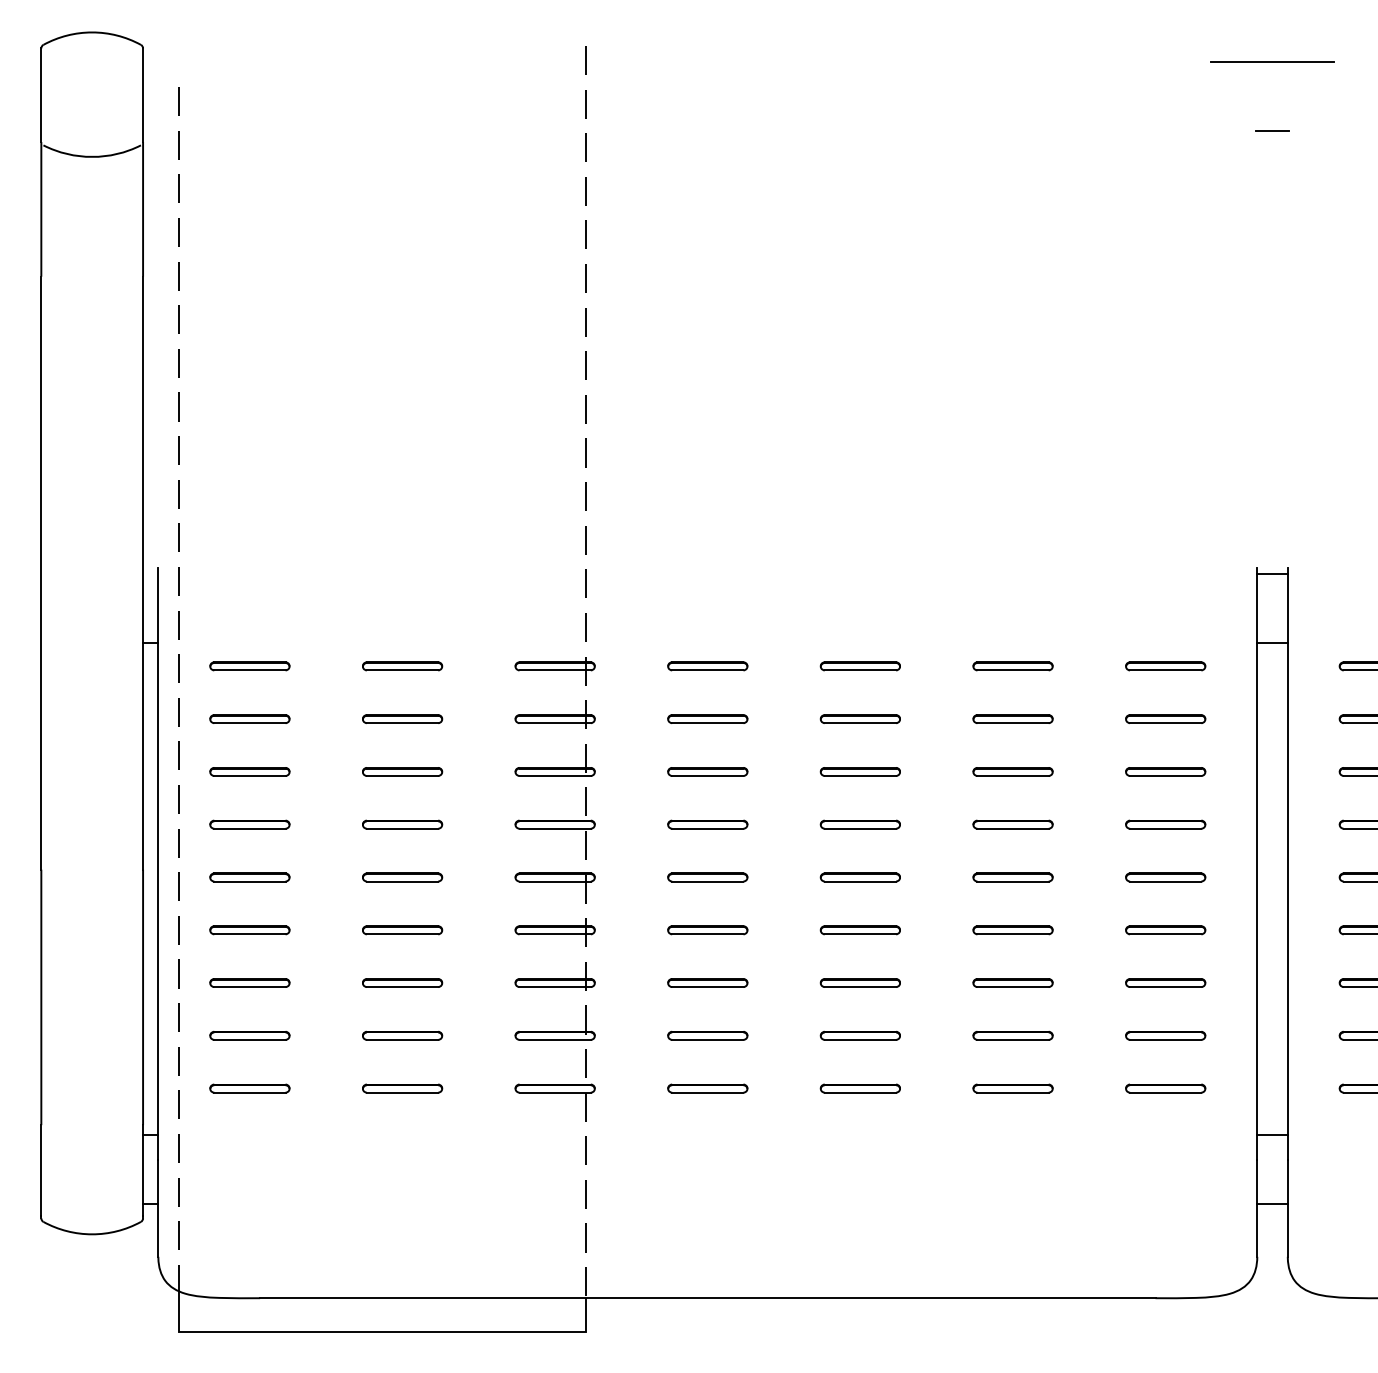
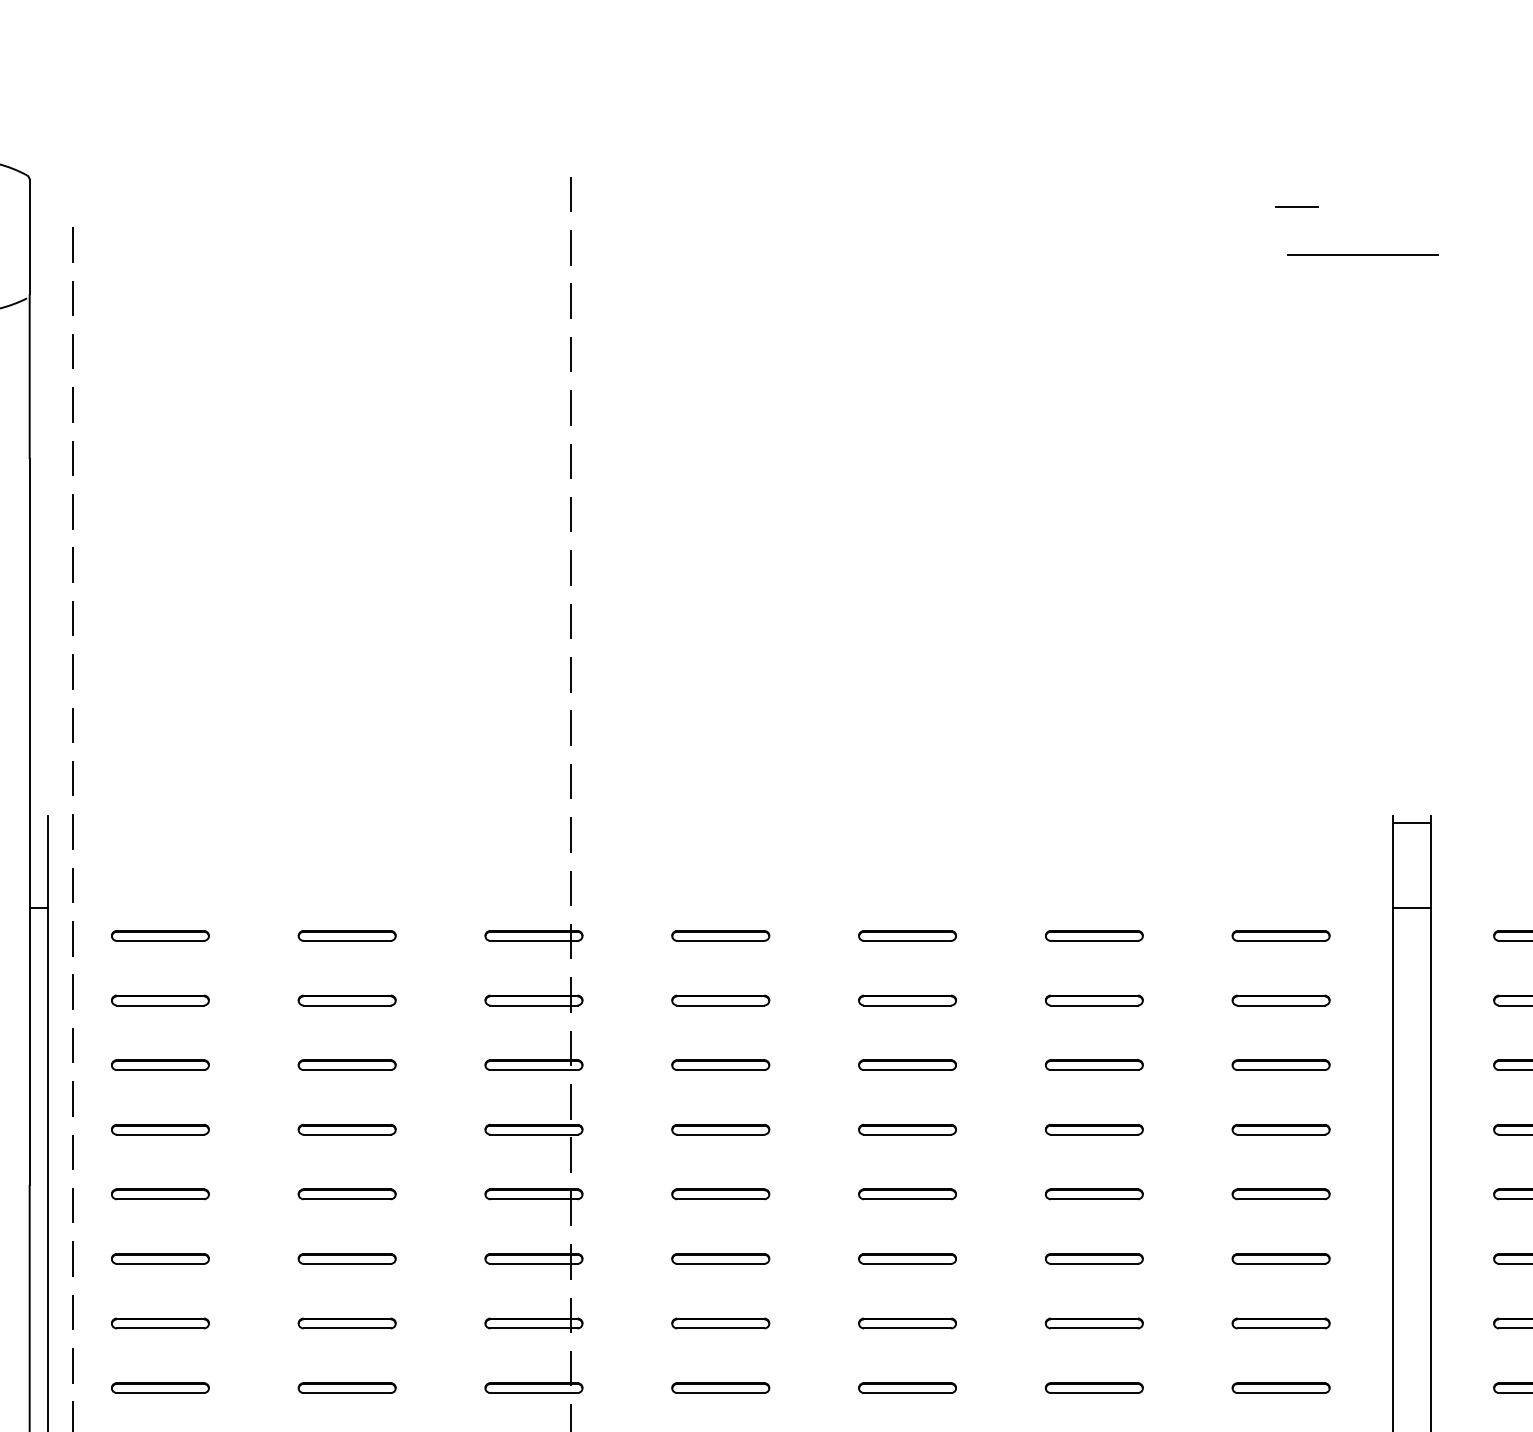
line: (1272, 61) -> (1362, 254), moved
line: (1272, 130) -> (1296, 205), moved

